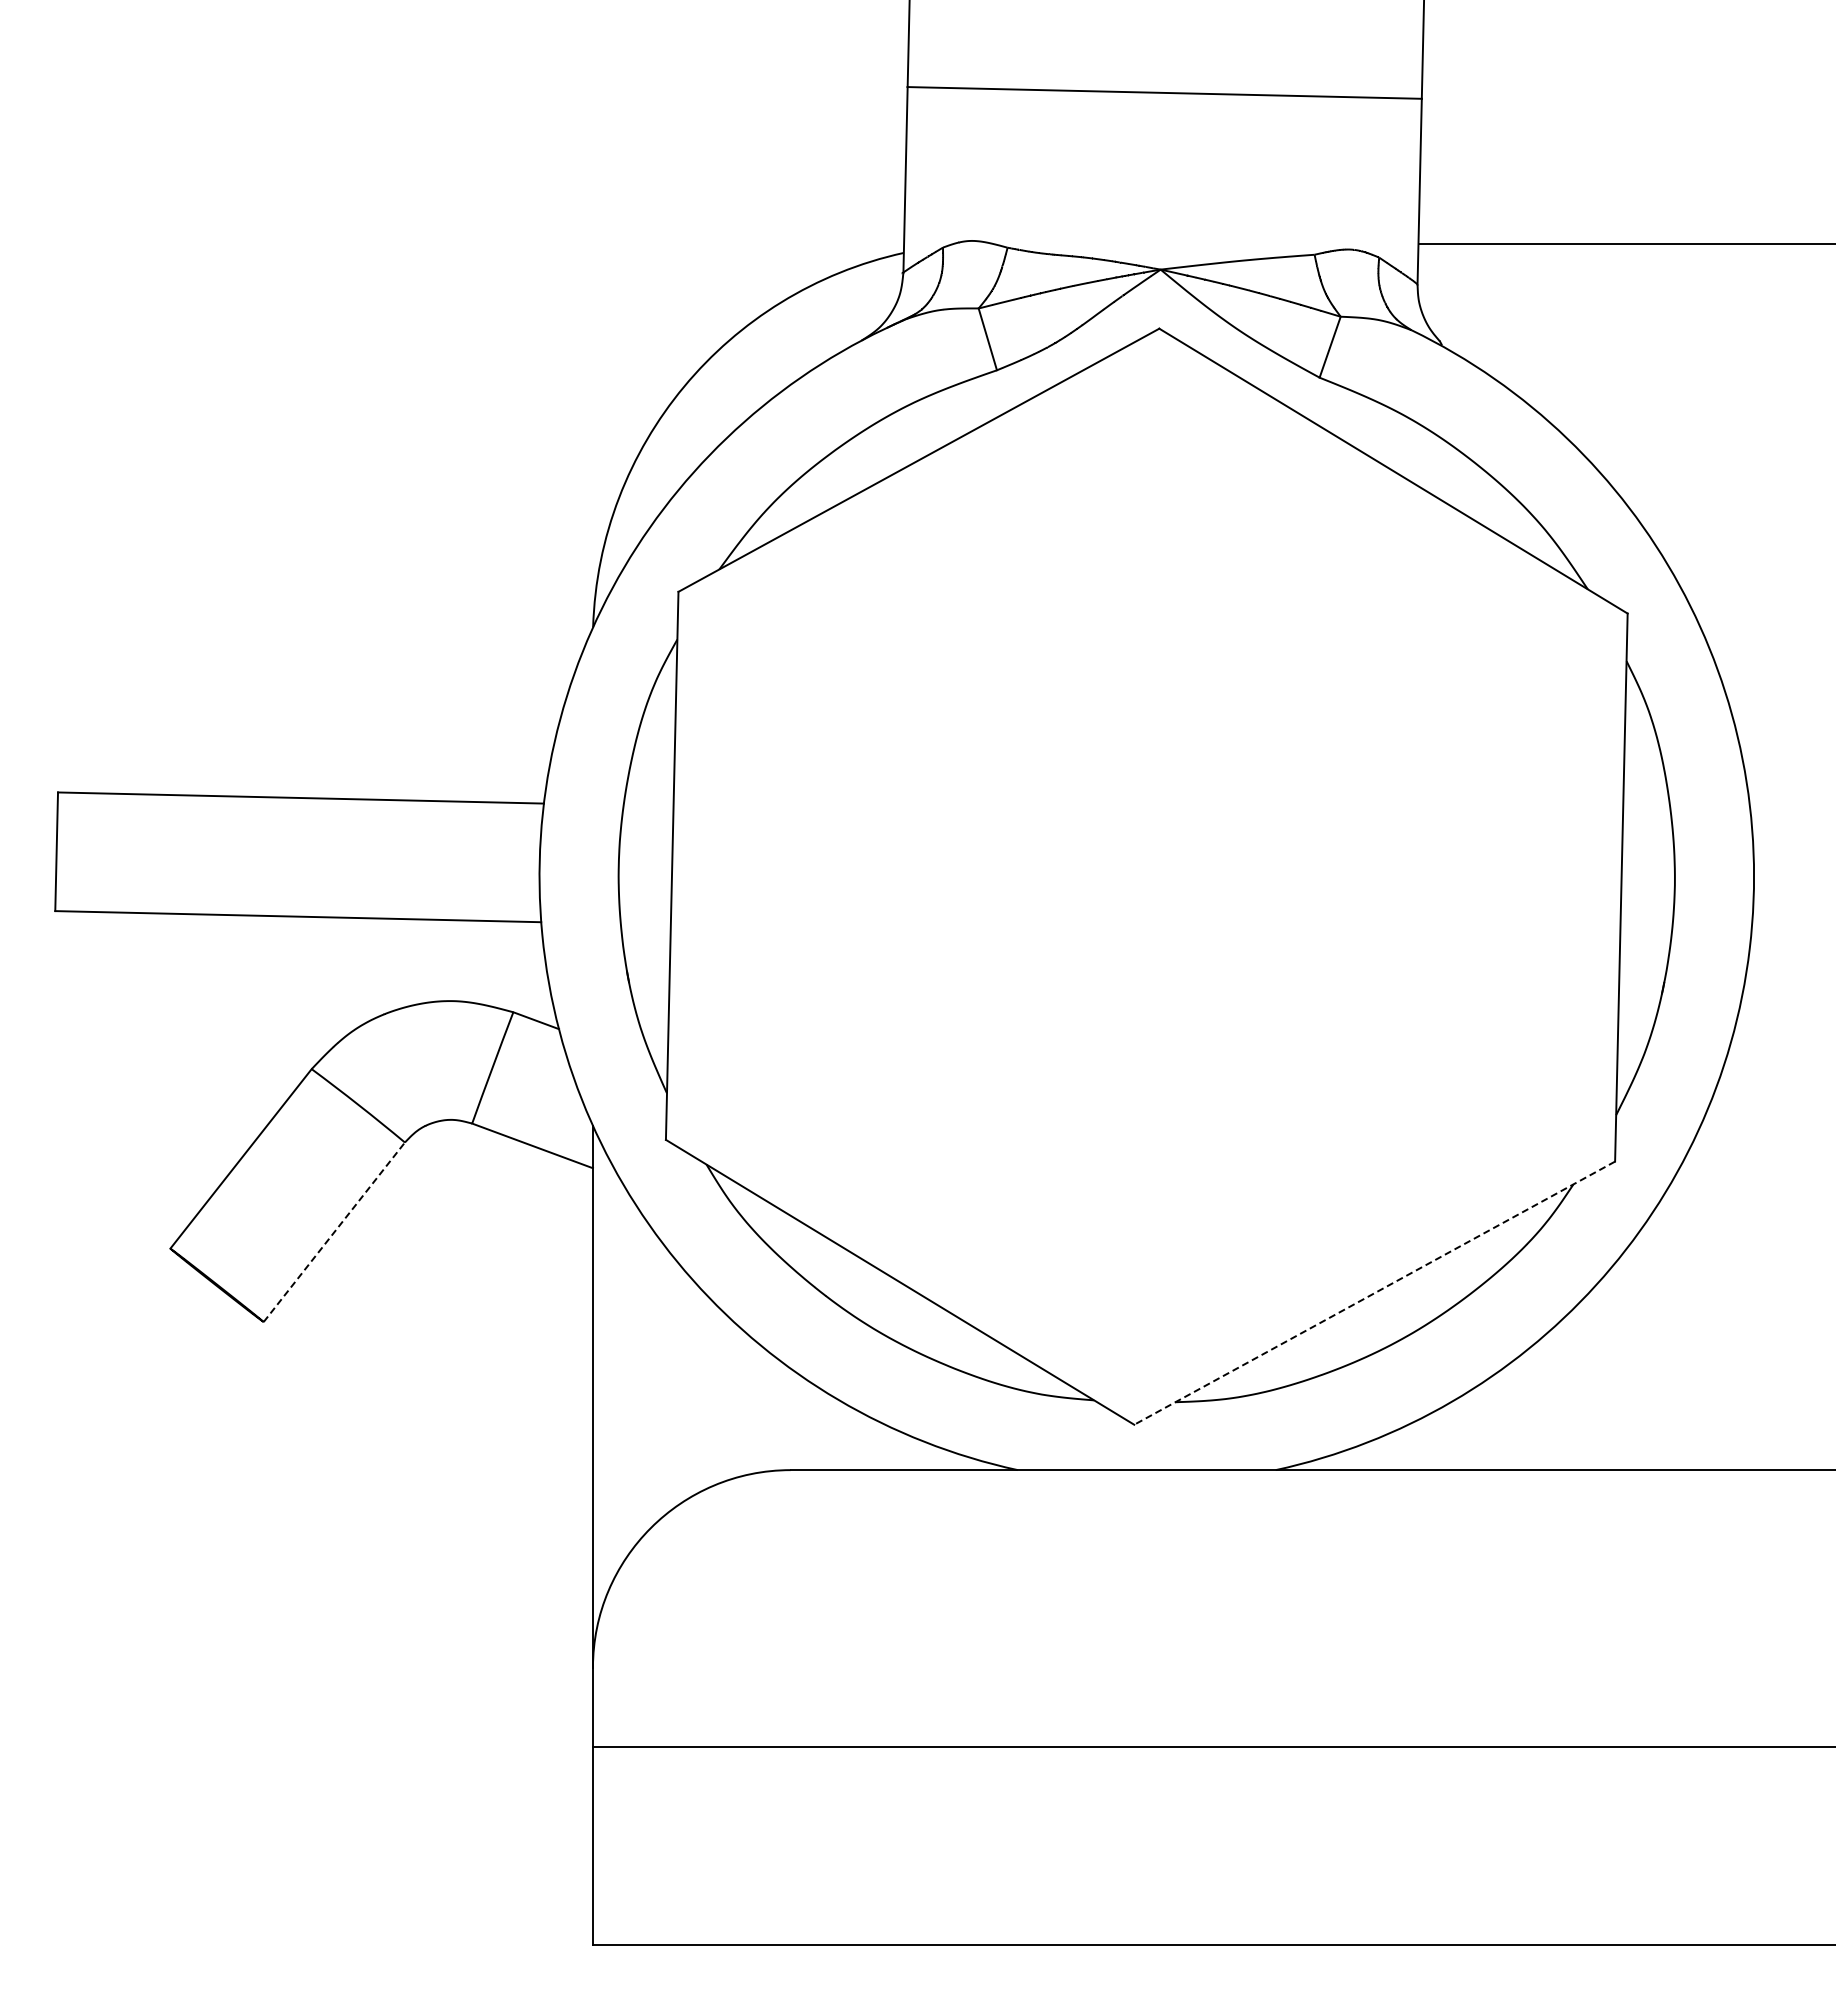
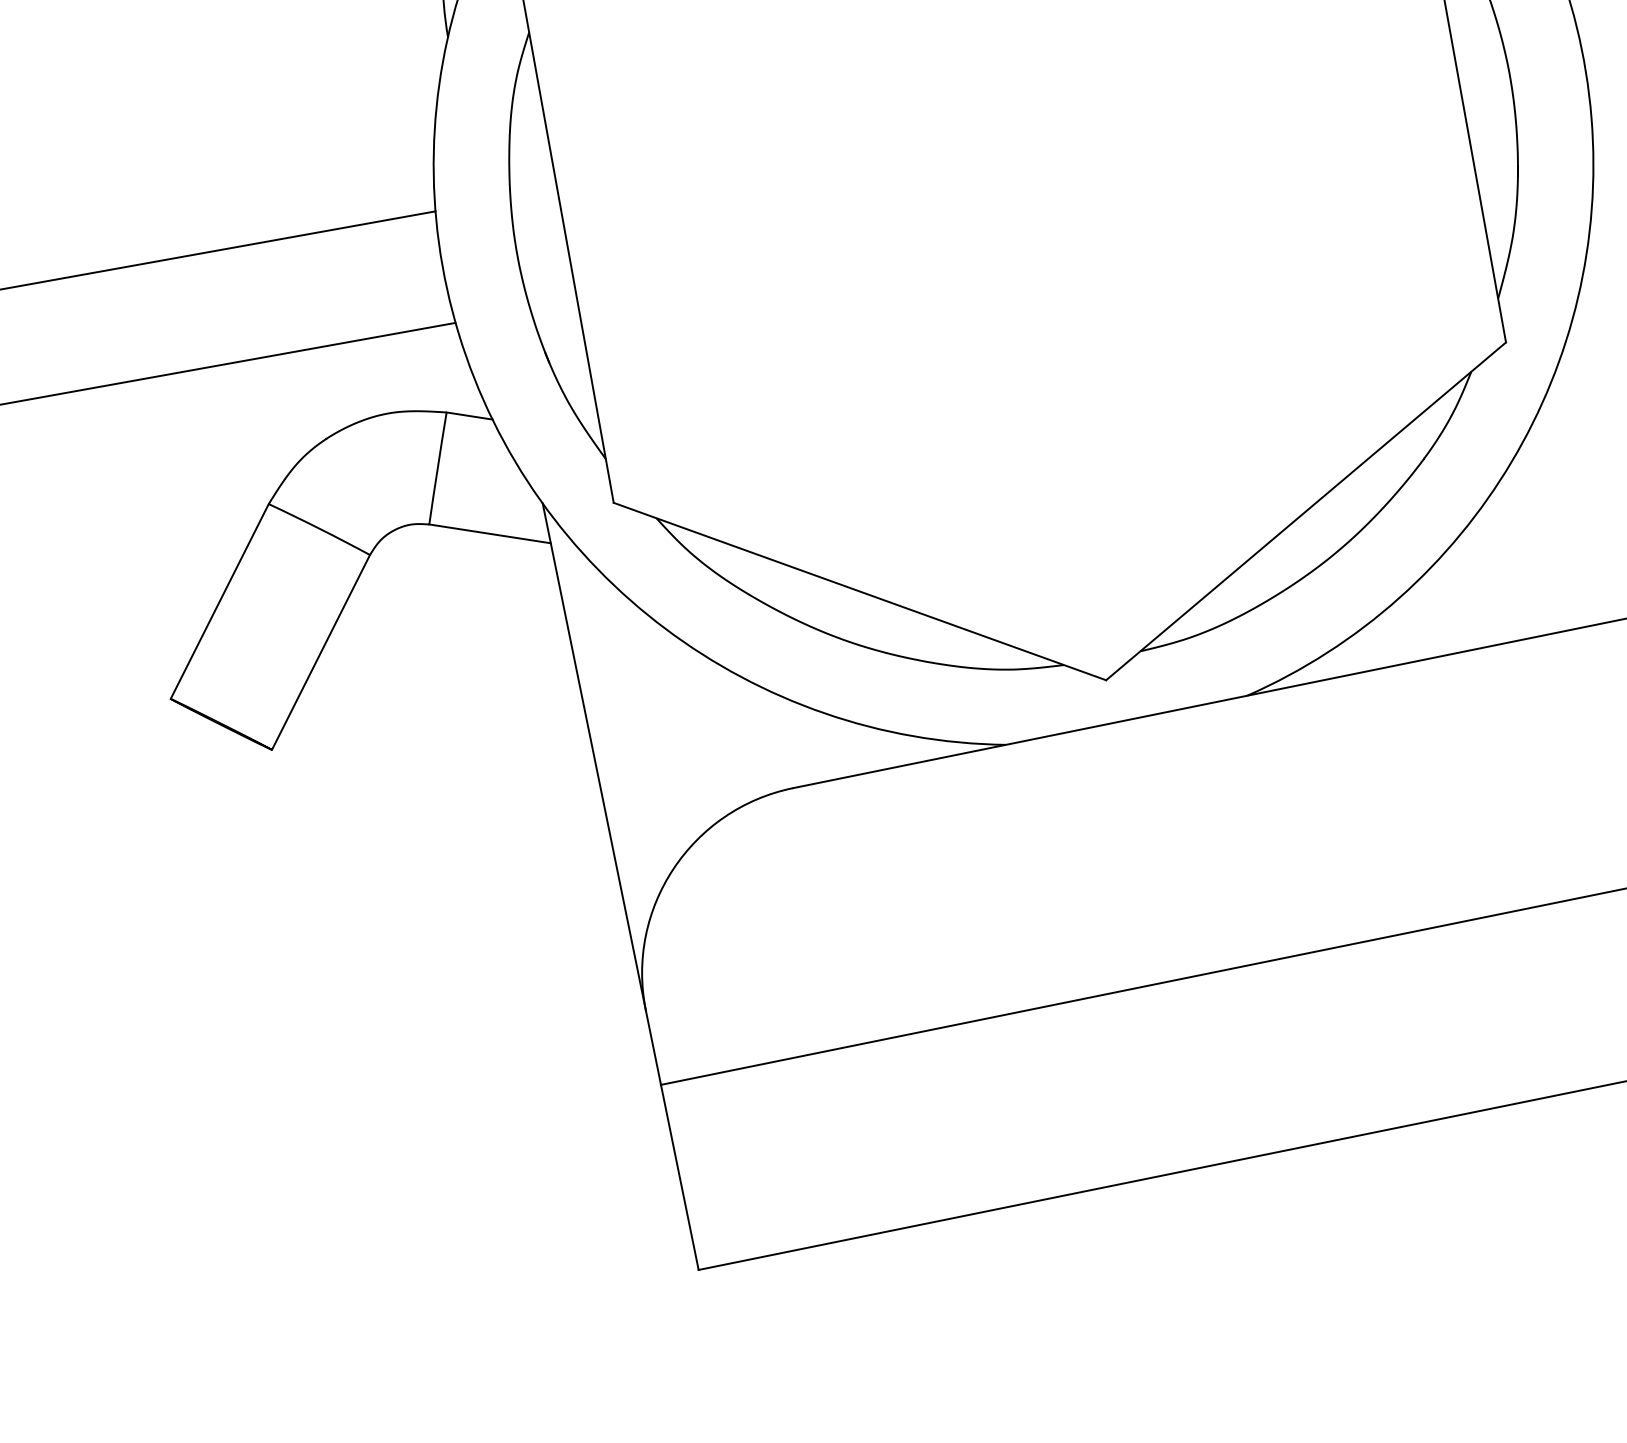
line: (334, 1231) -> (321, 651), dashed -> solid
line: (1374, 1293) -> (1305, 511), dashed -> solid

